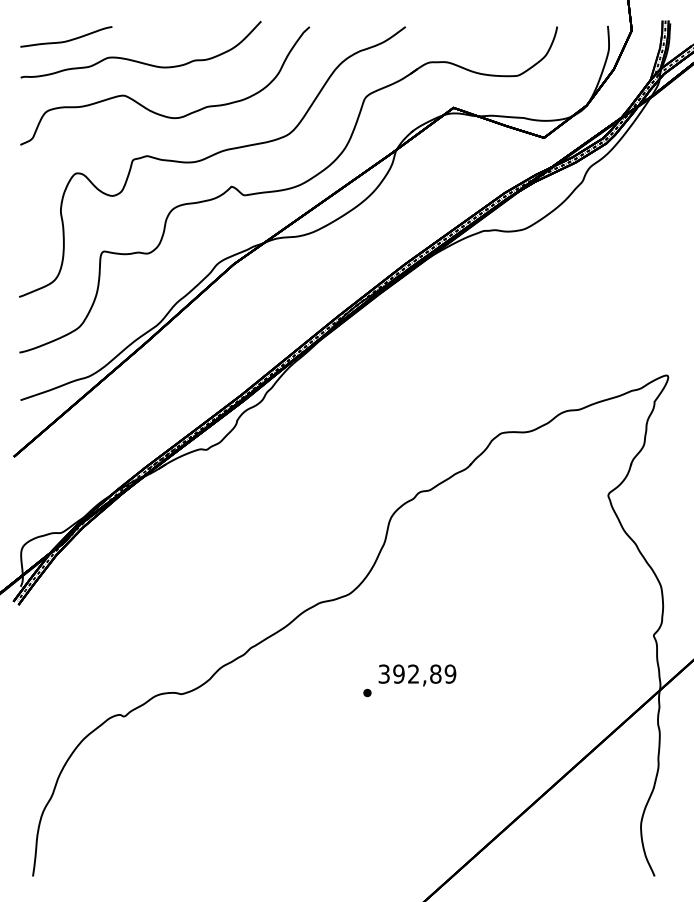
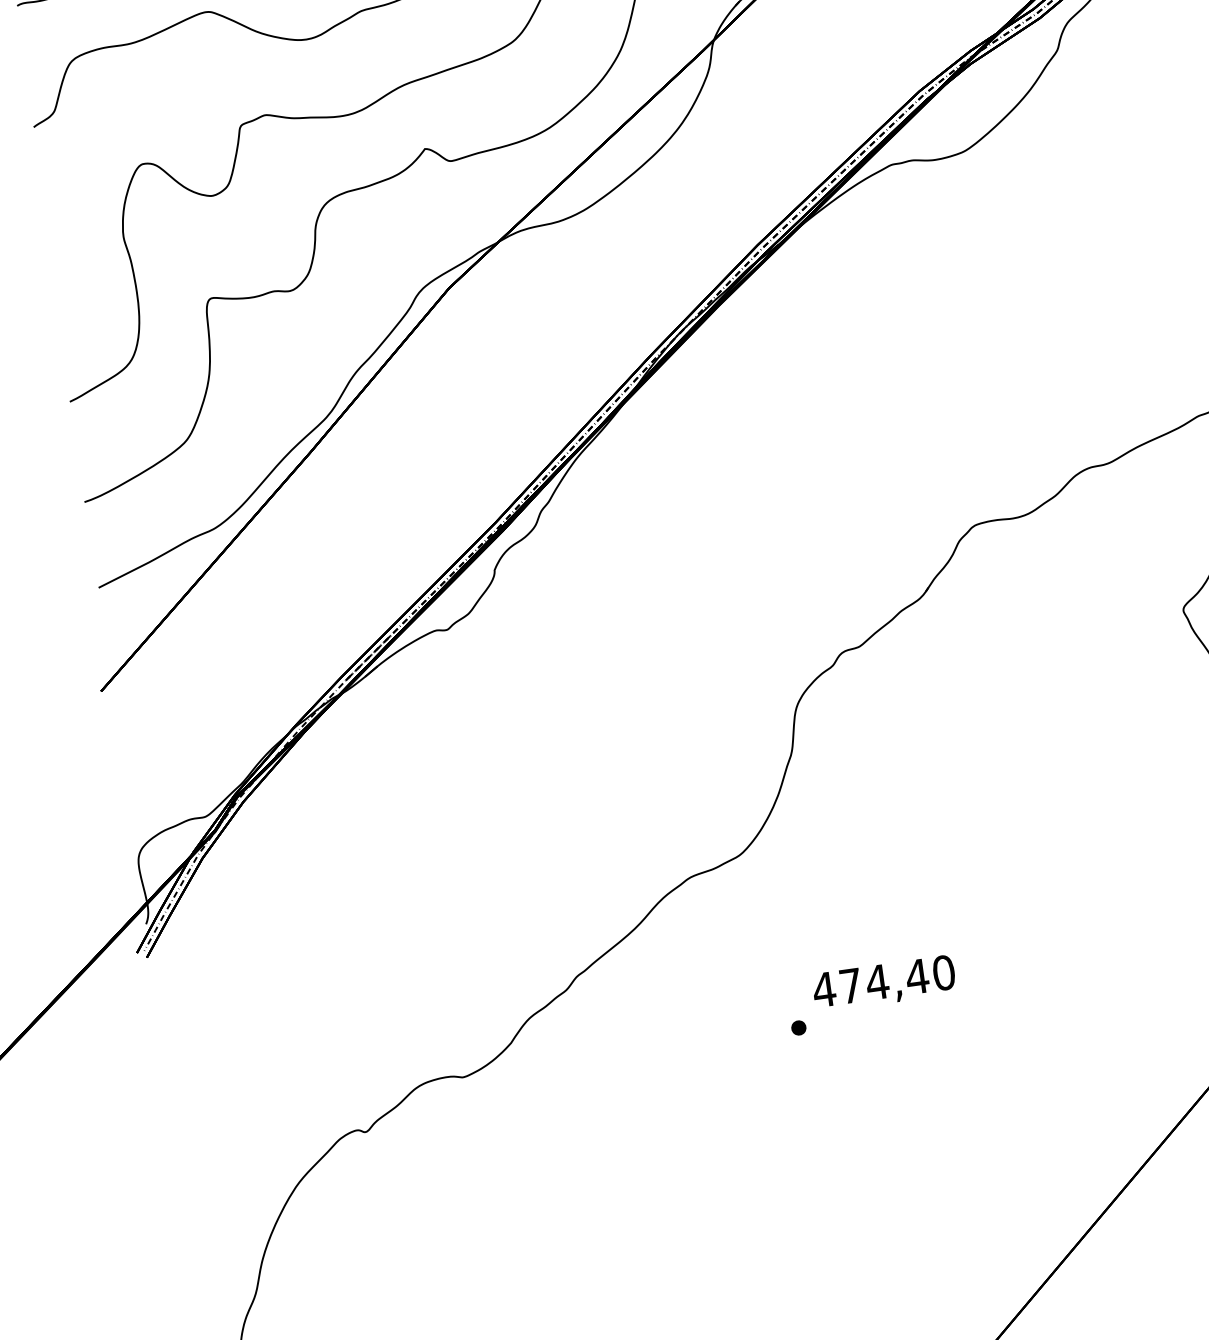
text: (417, 673) -> (884, 980), 392,89 -> 474,40

